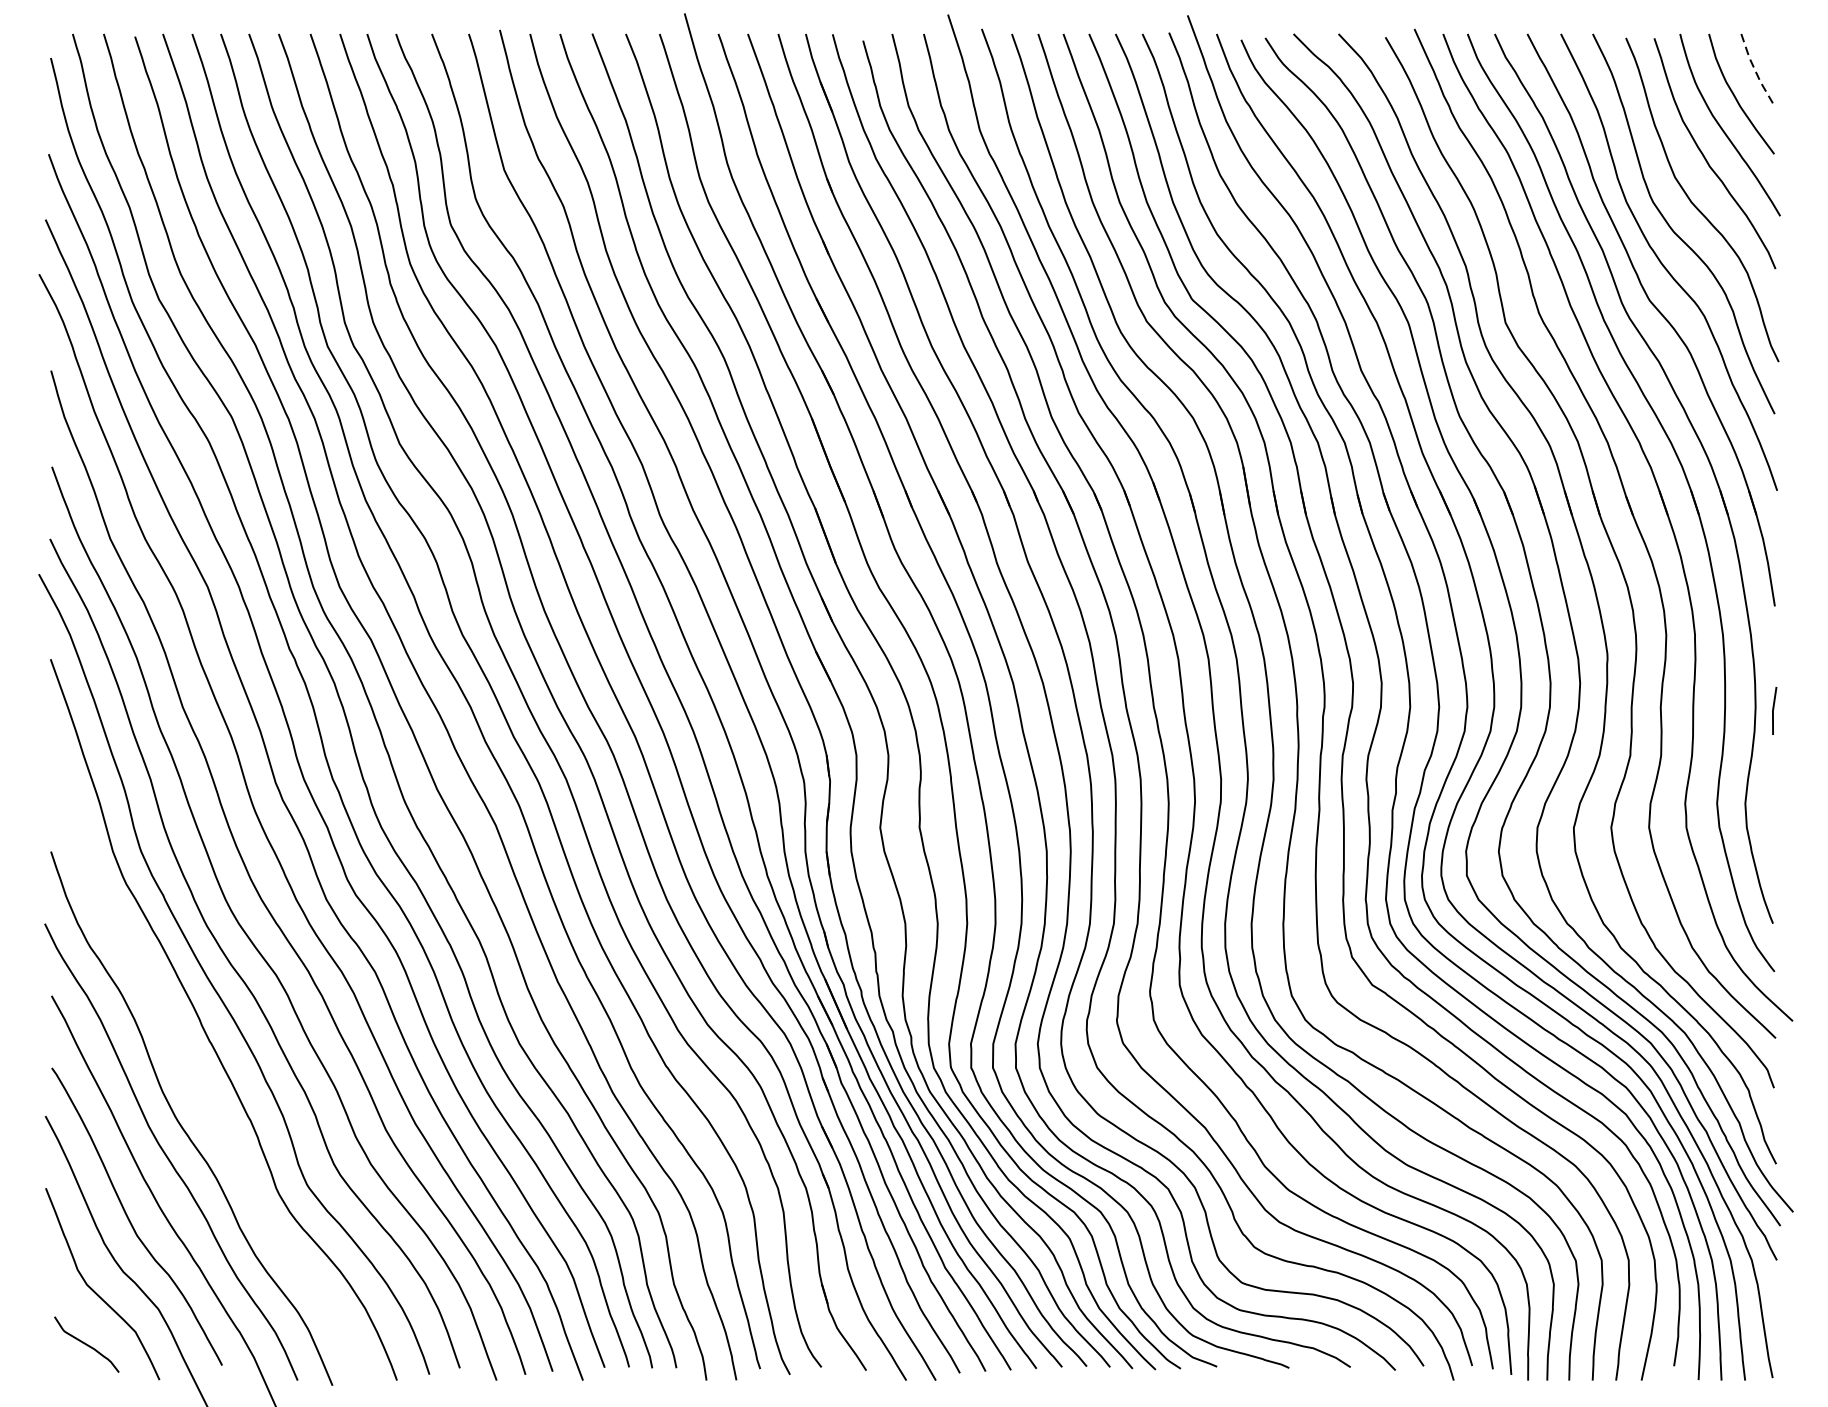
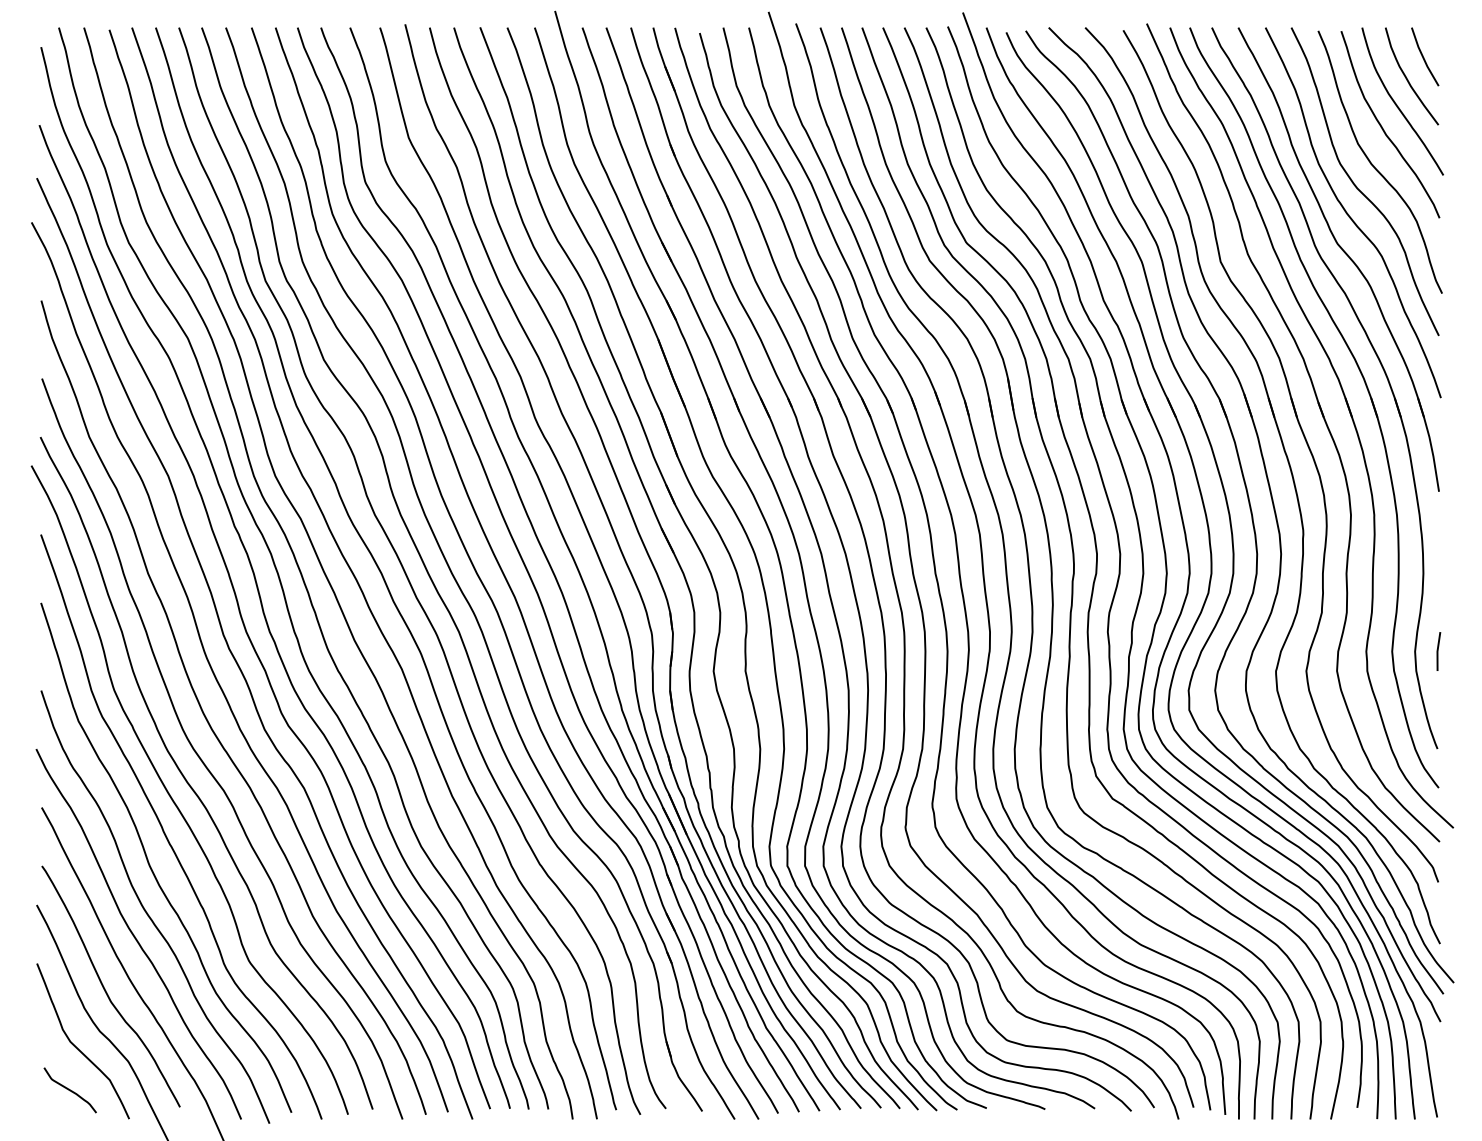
line: (1755, 70) -> (1423, 57), dashed -> solid
line: (1774, 710) -> (1438, 651), moved
curve: (185, 1066) -> (150, 864), added

